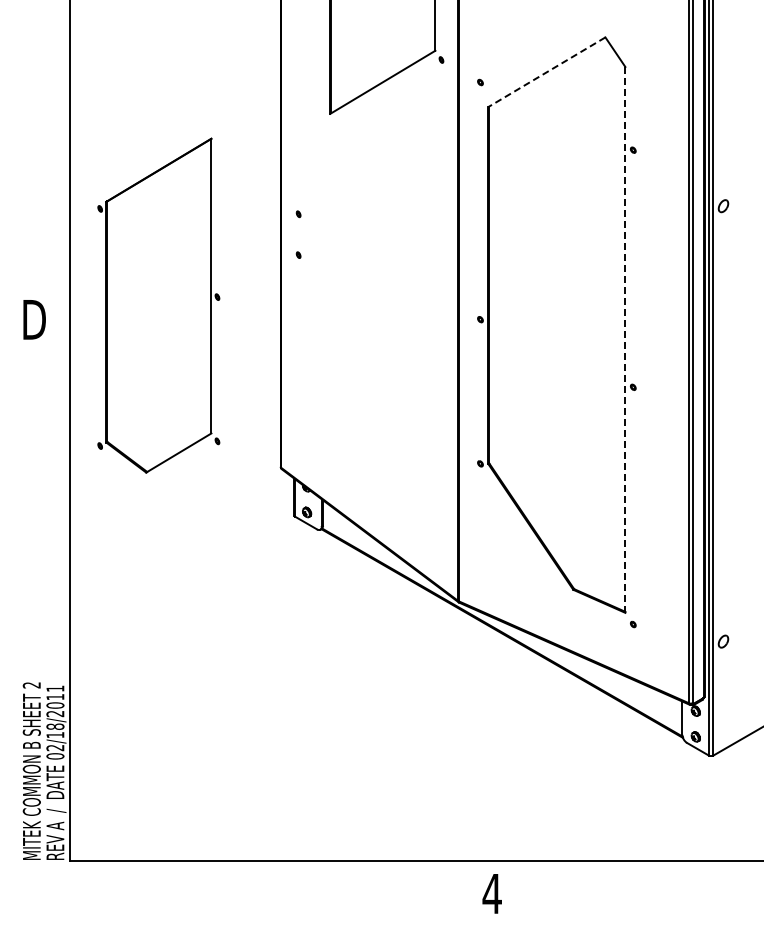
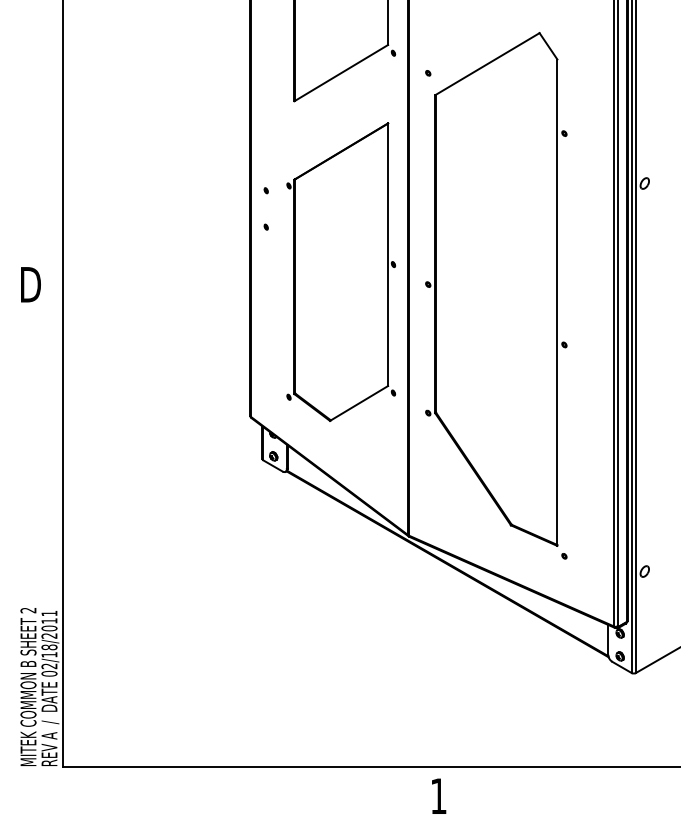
line: (546, 72) -> (487, 64), dashed -> solid
part: (158, 305) -> (340, 272), moved
line: (625, 339) -> (557, 302), dashed -> solid
text: (491, 893) -> (438, 795), 4 -> 1

